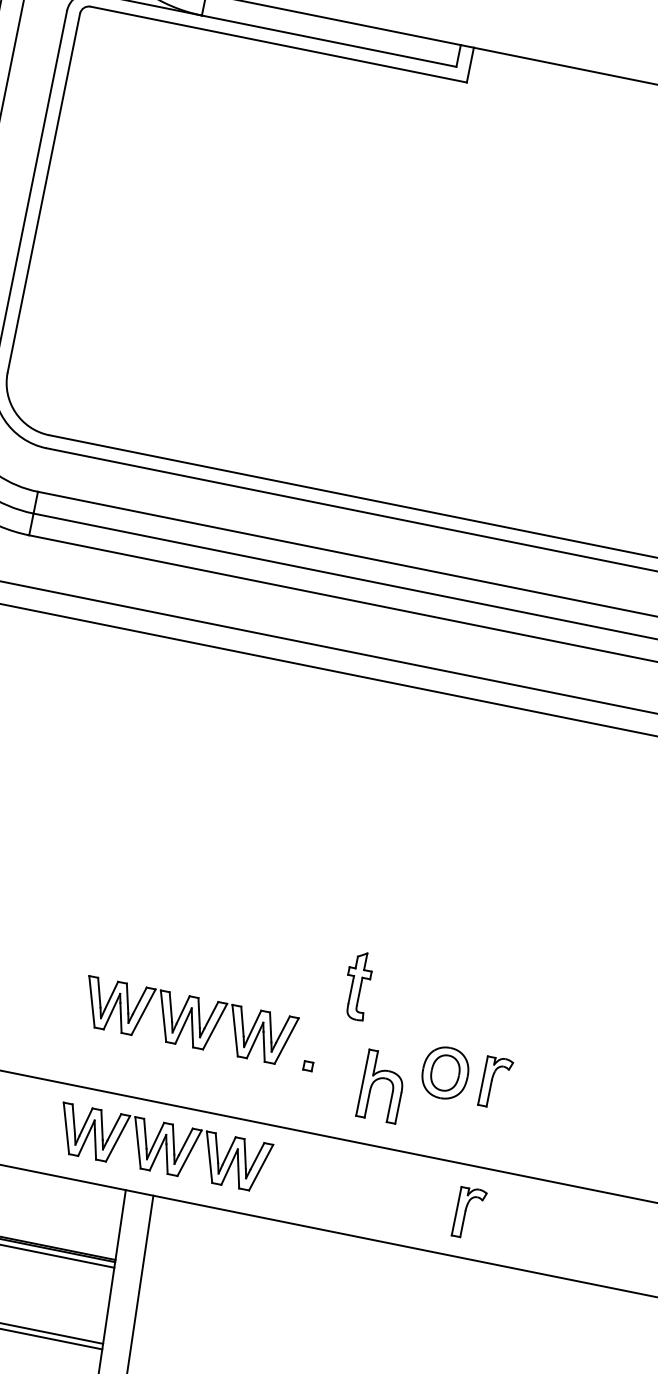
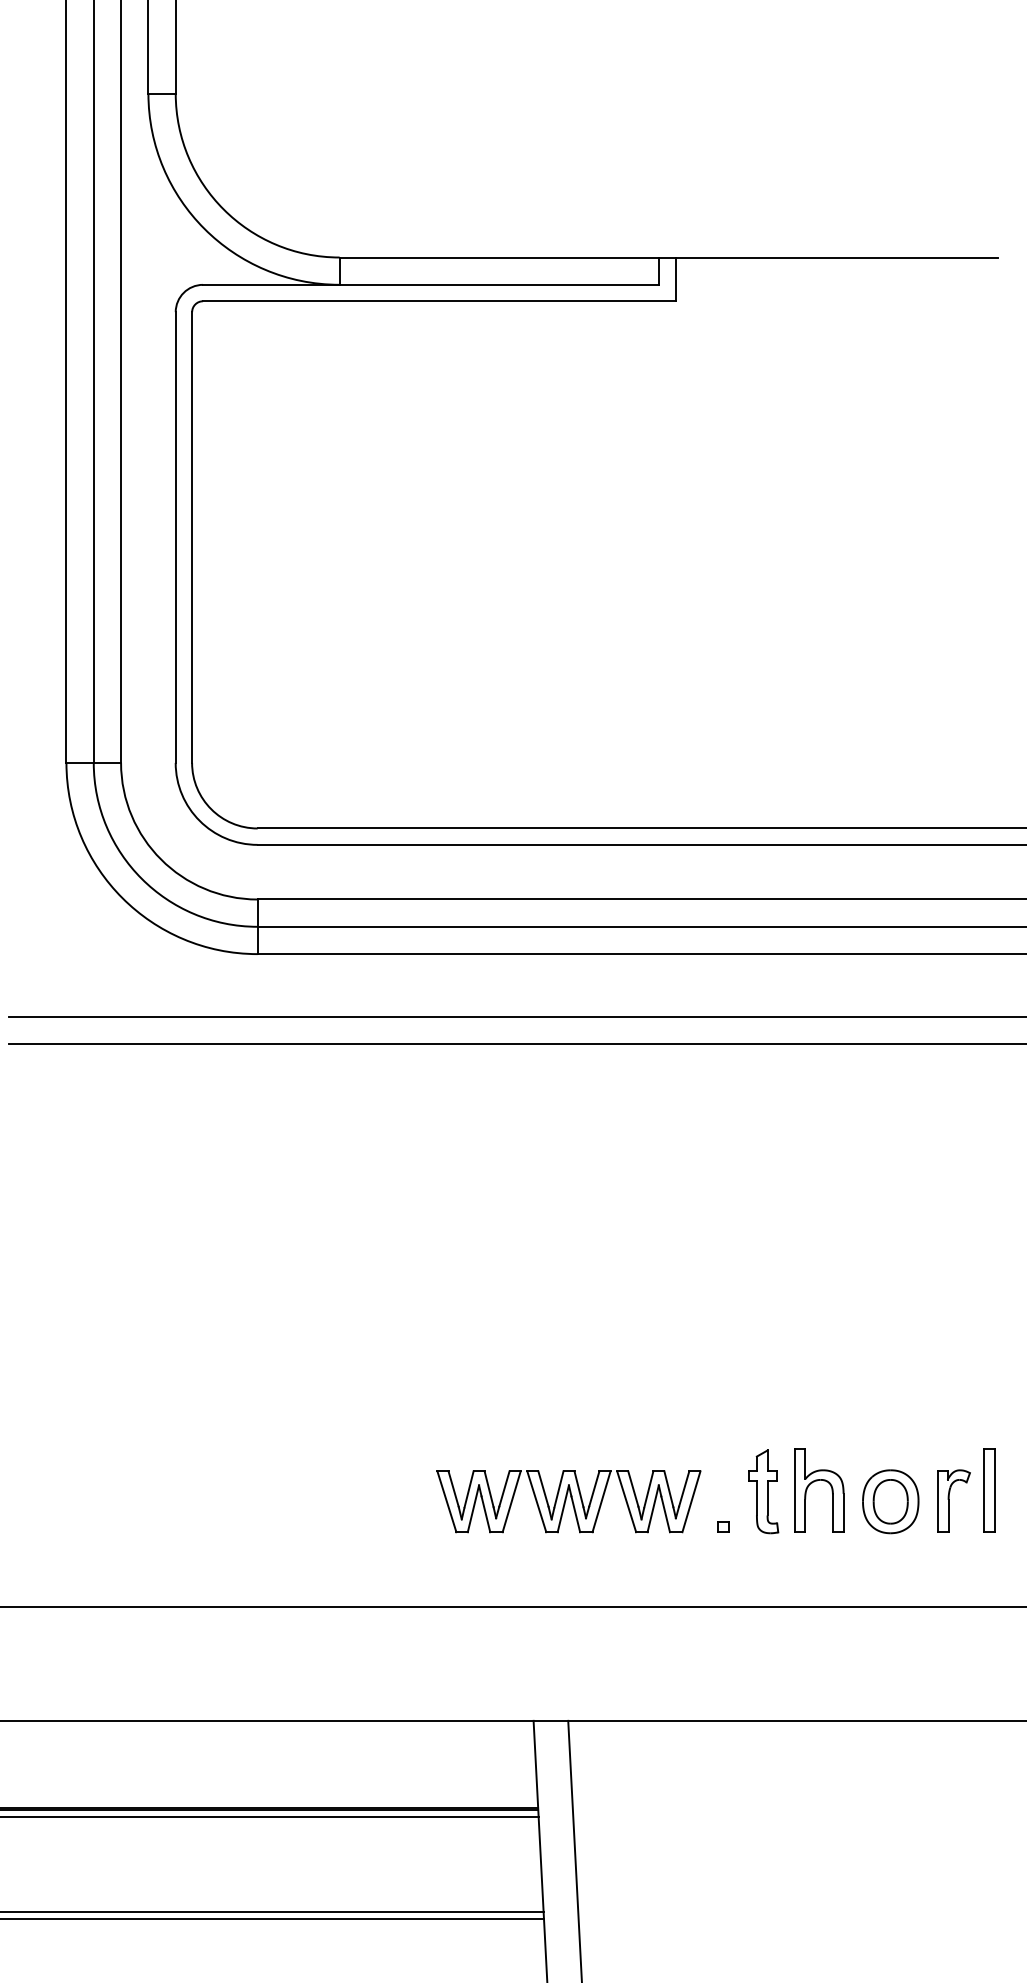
part: (357, 985) -> (763, 1491), moved
part: (382, 1079) -> (817, 1481), moved
part: (525, 1079) -> (989, 1490), added
part: (163, 1147) -> (568, 1660), removed
part: (469, 1212) -> (953, 1664), removed

